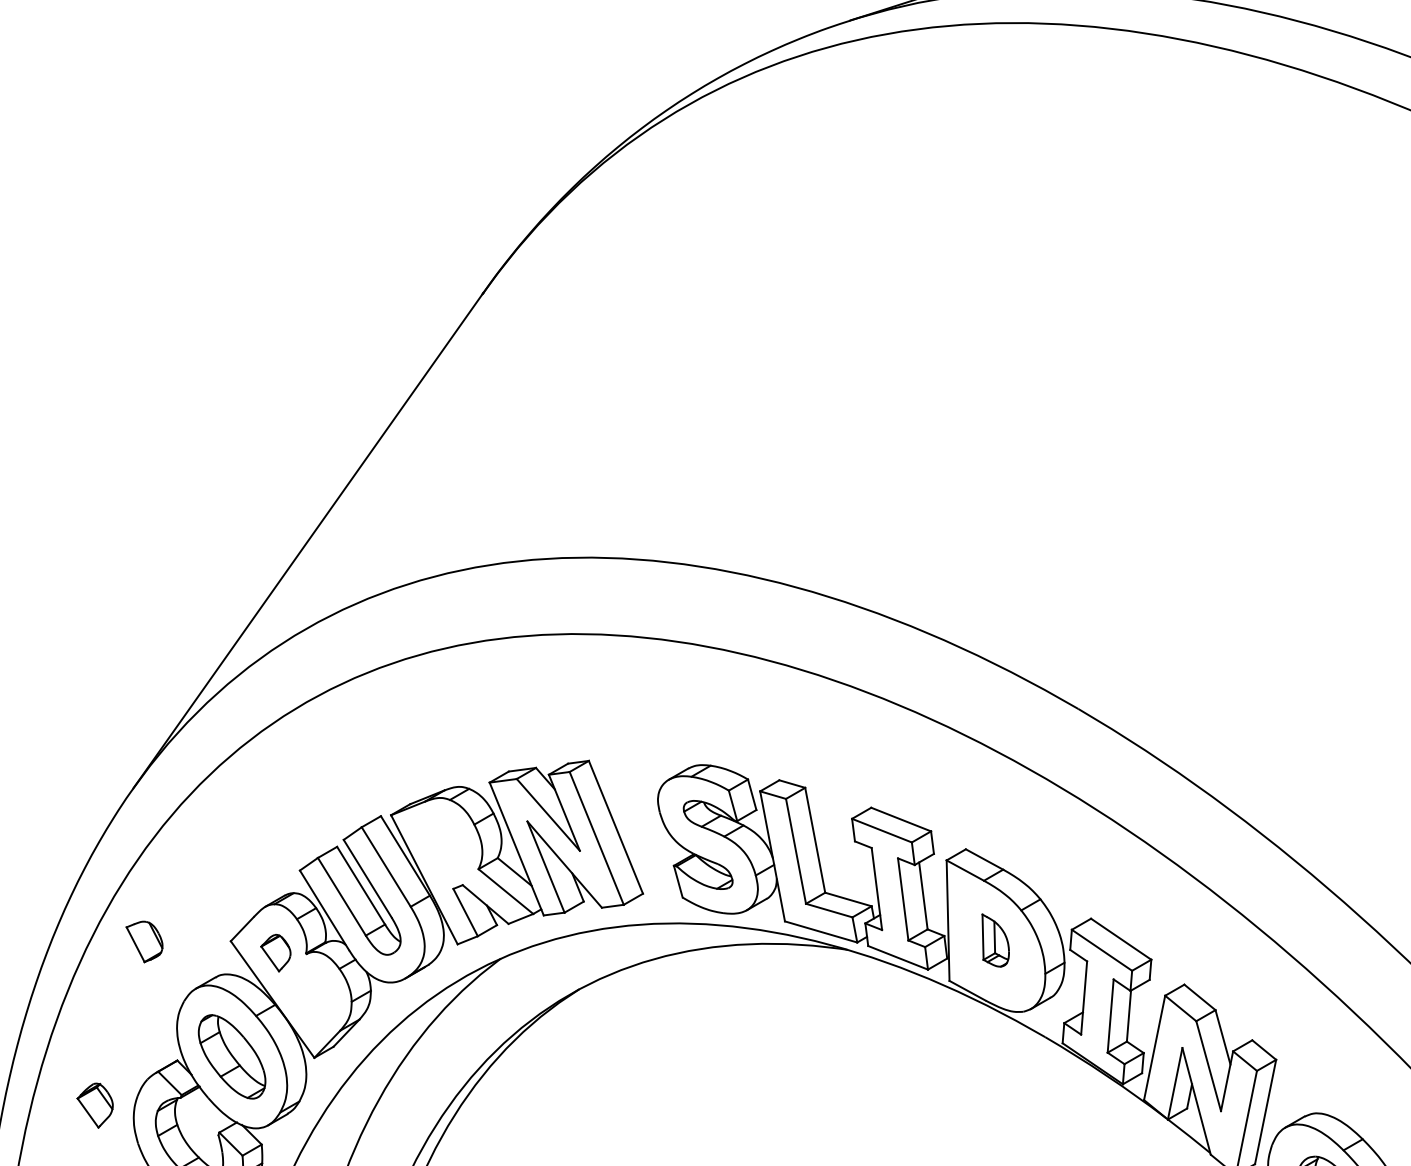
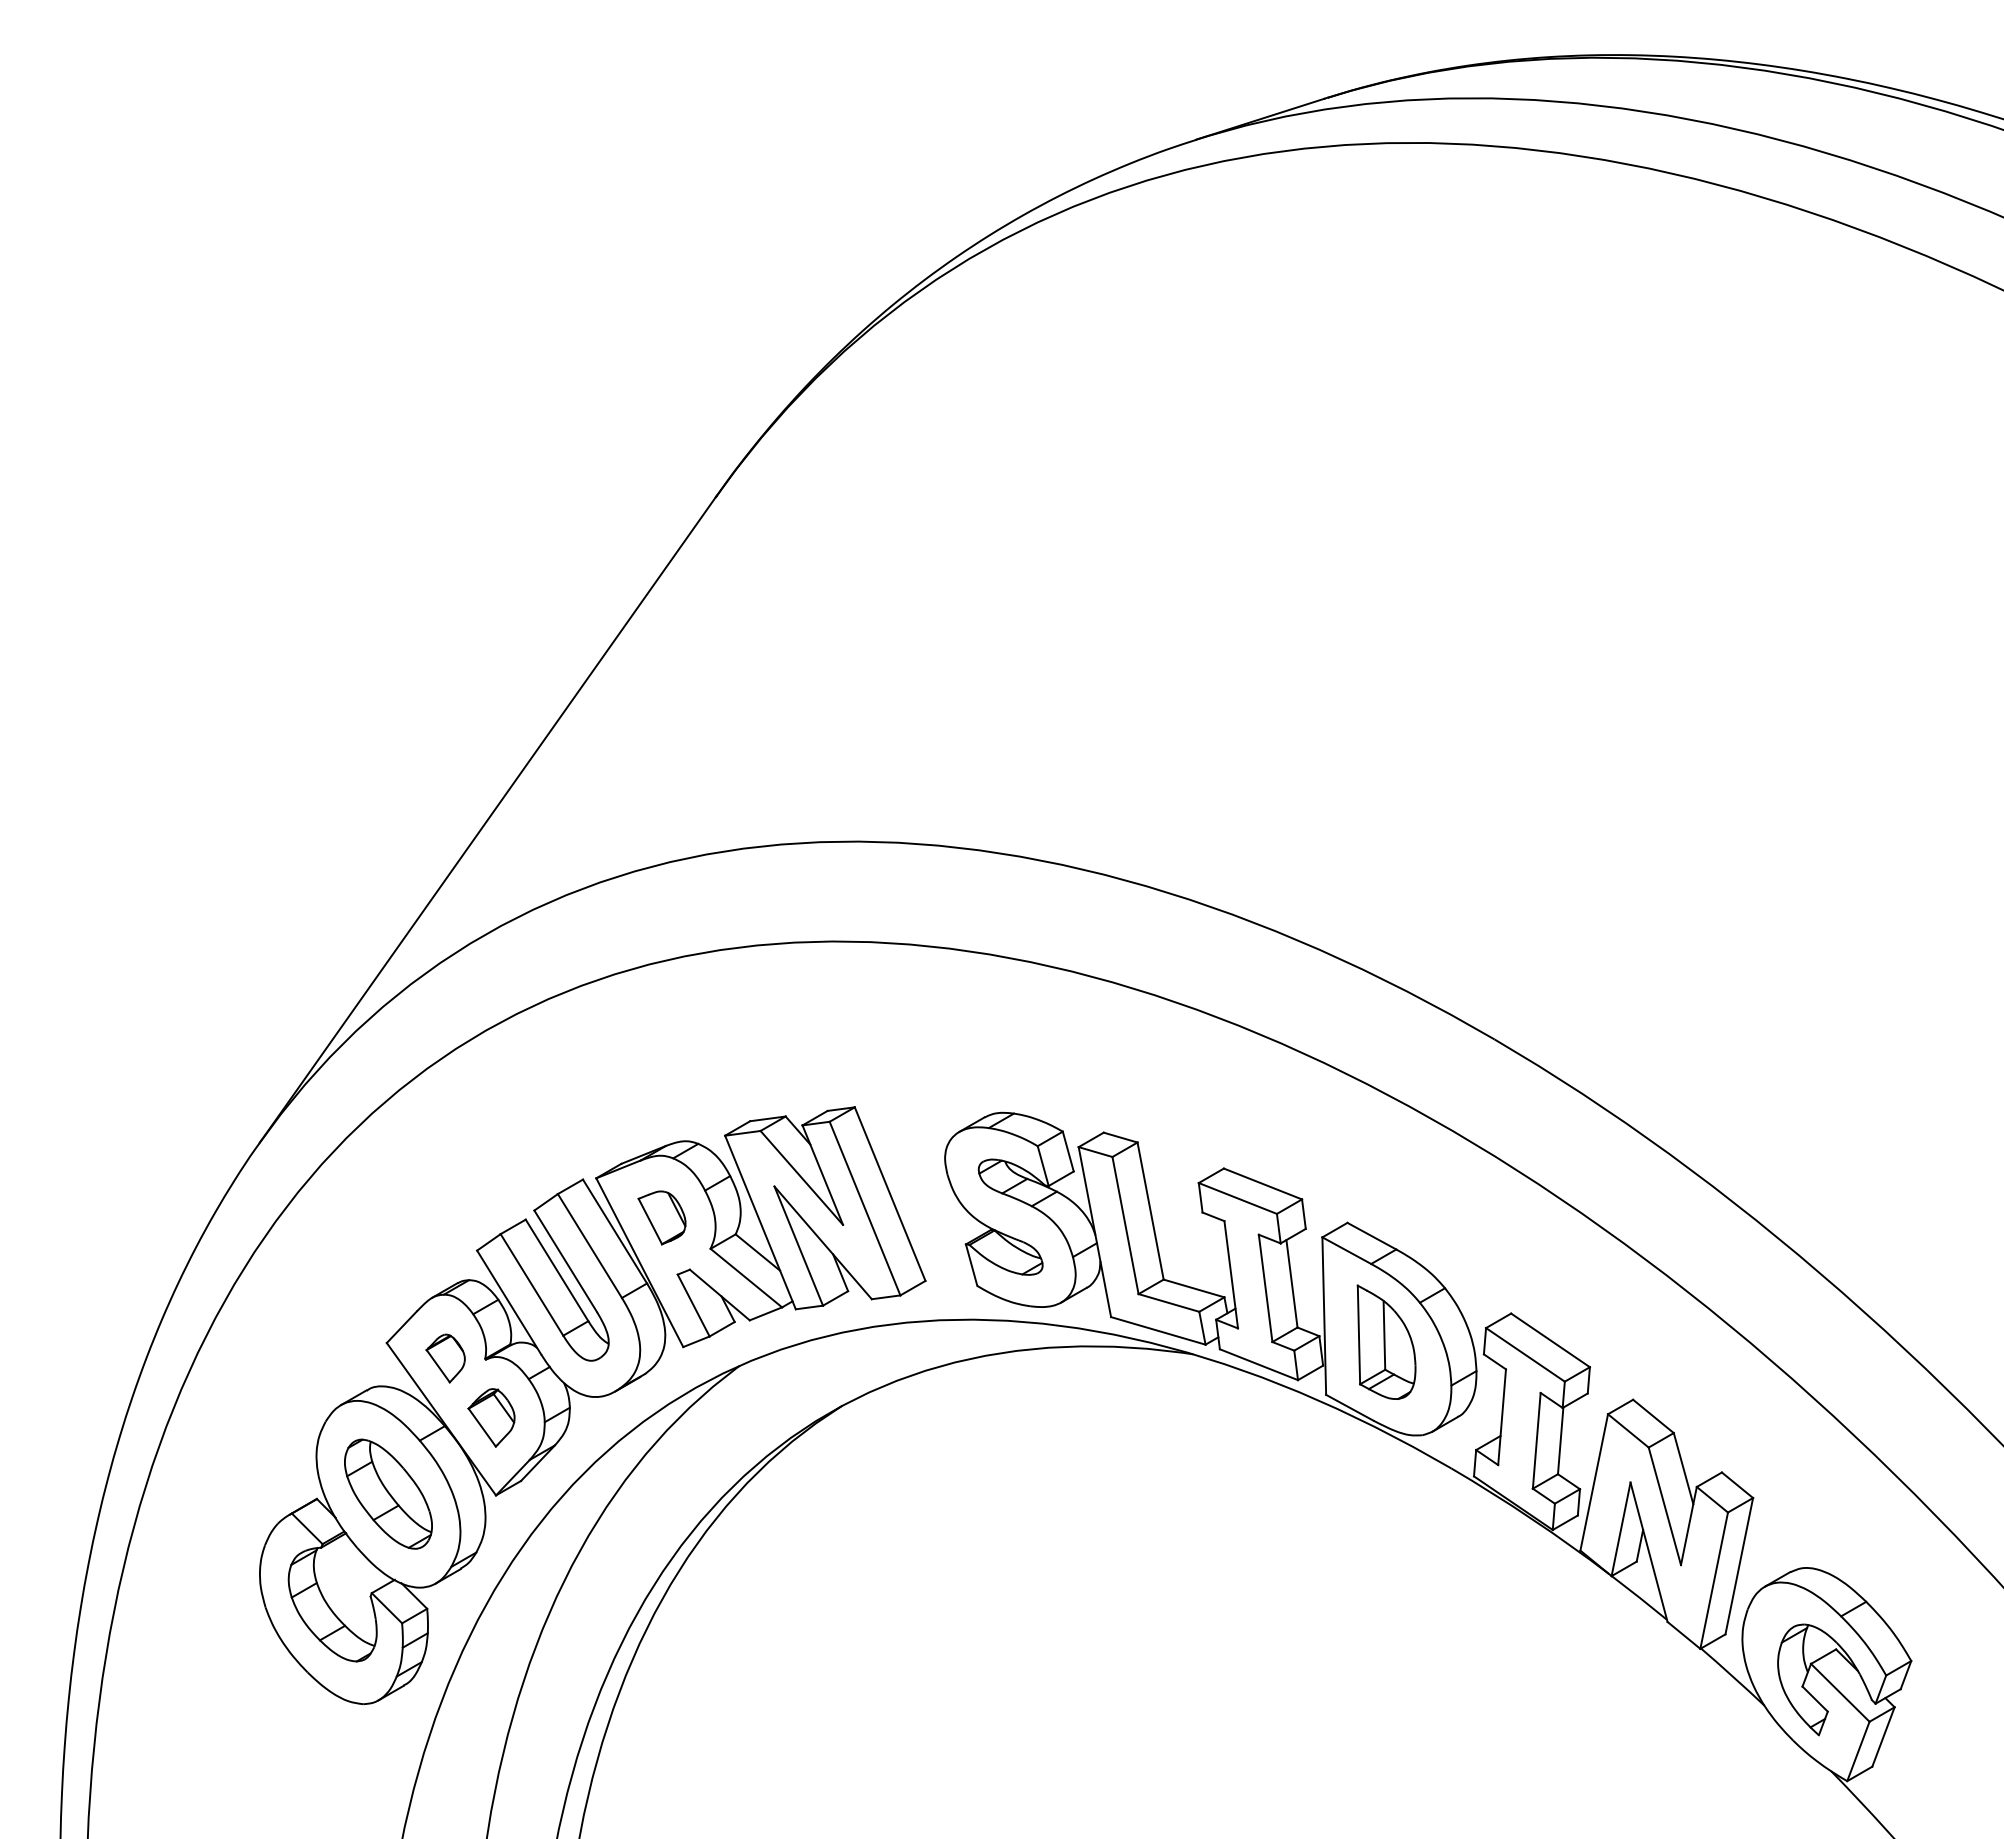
part: (995, 940) -> (1386, 1341), size x1.67
part: (144, 941) -> (661, 1217), moved
part: (95, 1105) -> (491, 1417), moved

